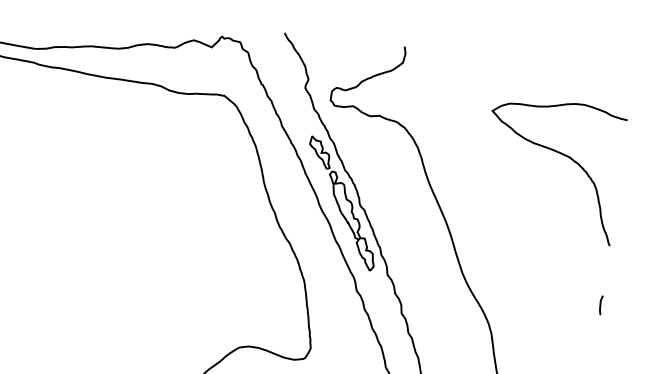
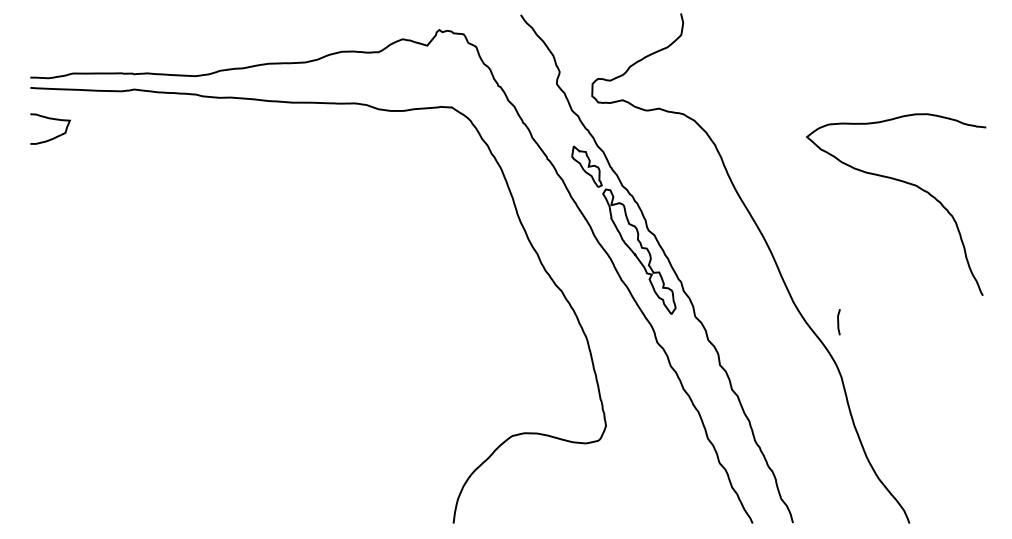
curve: (559, 153) -> (902, 182), moved
line: (600, 305) -> (838, 322), moved

